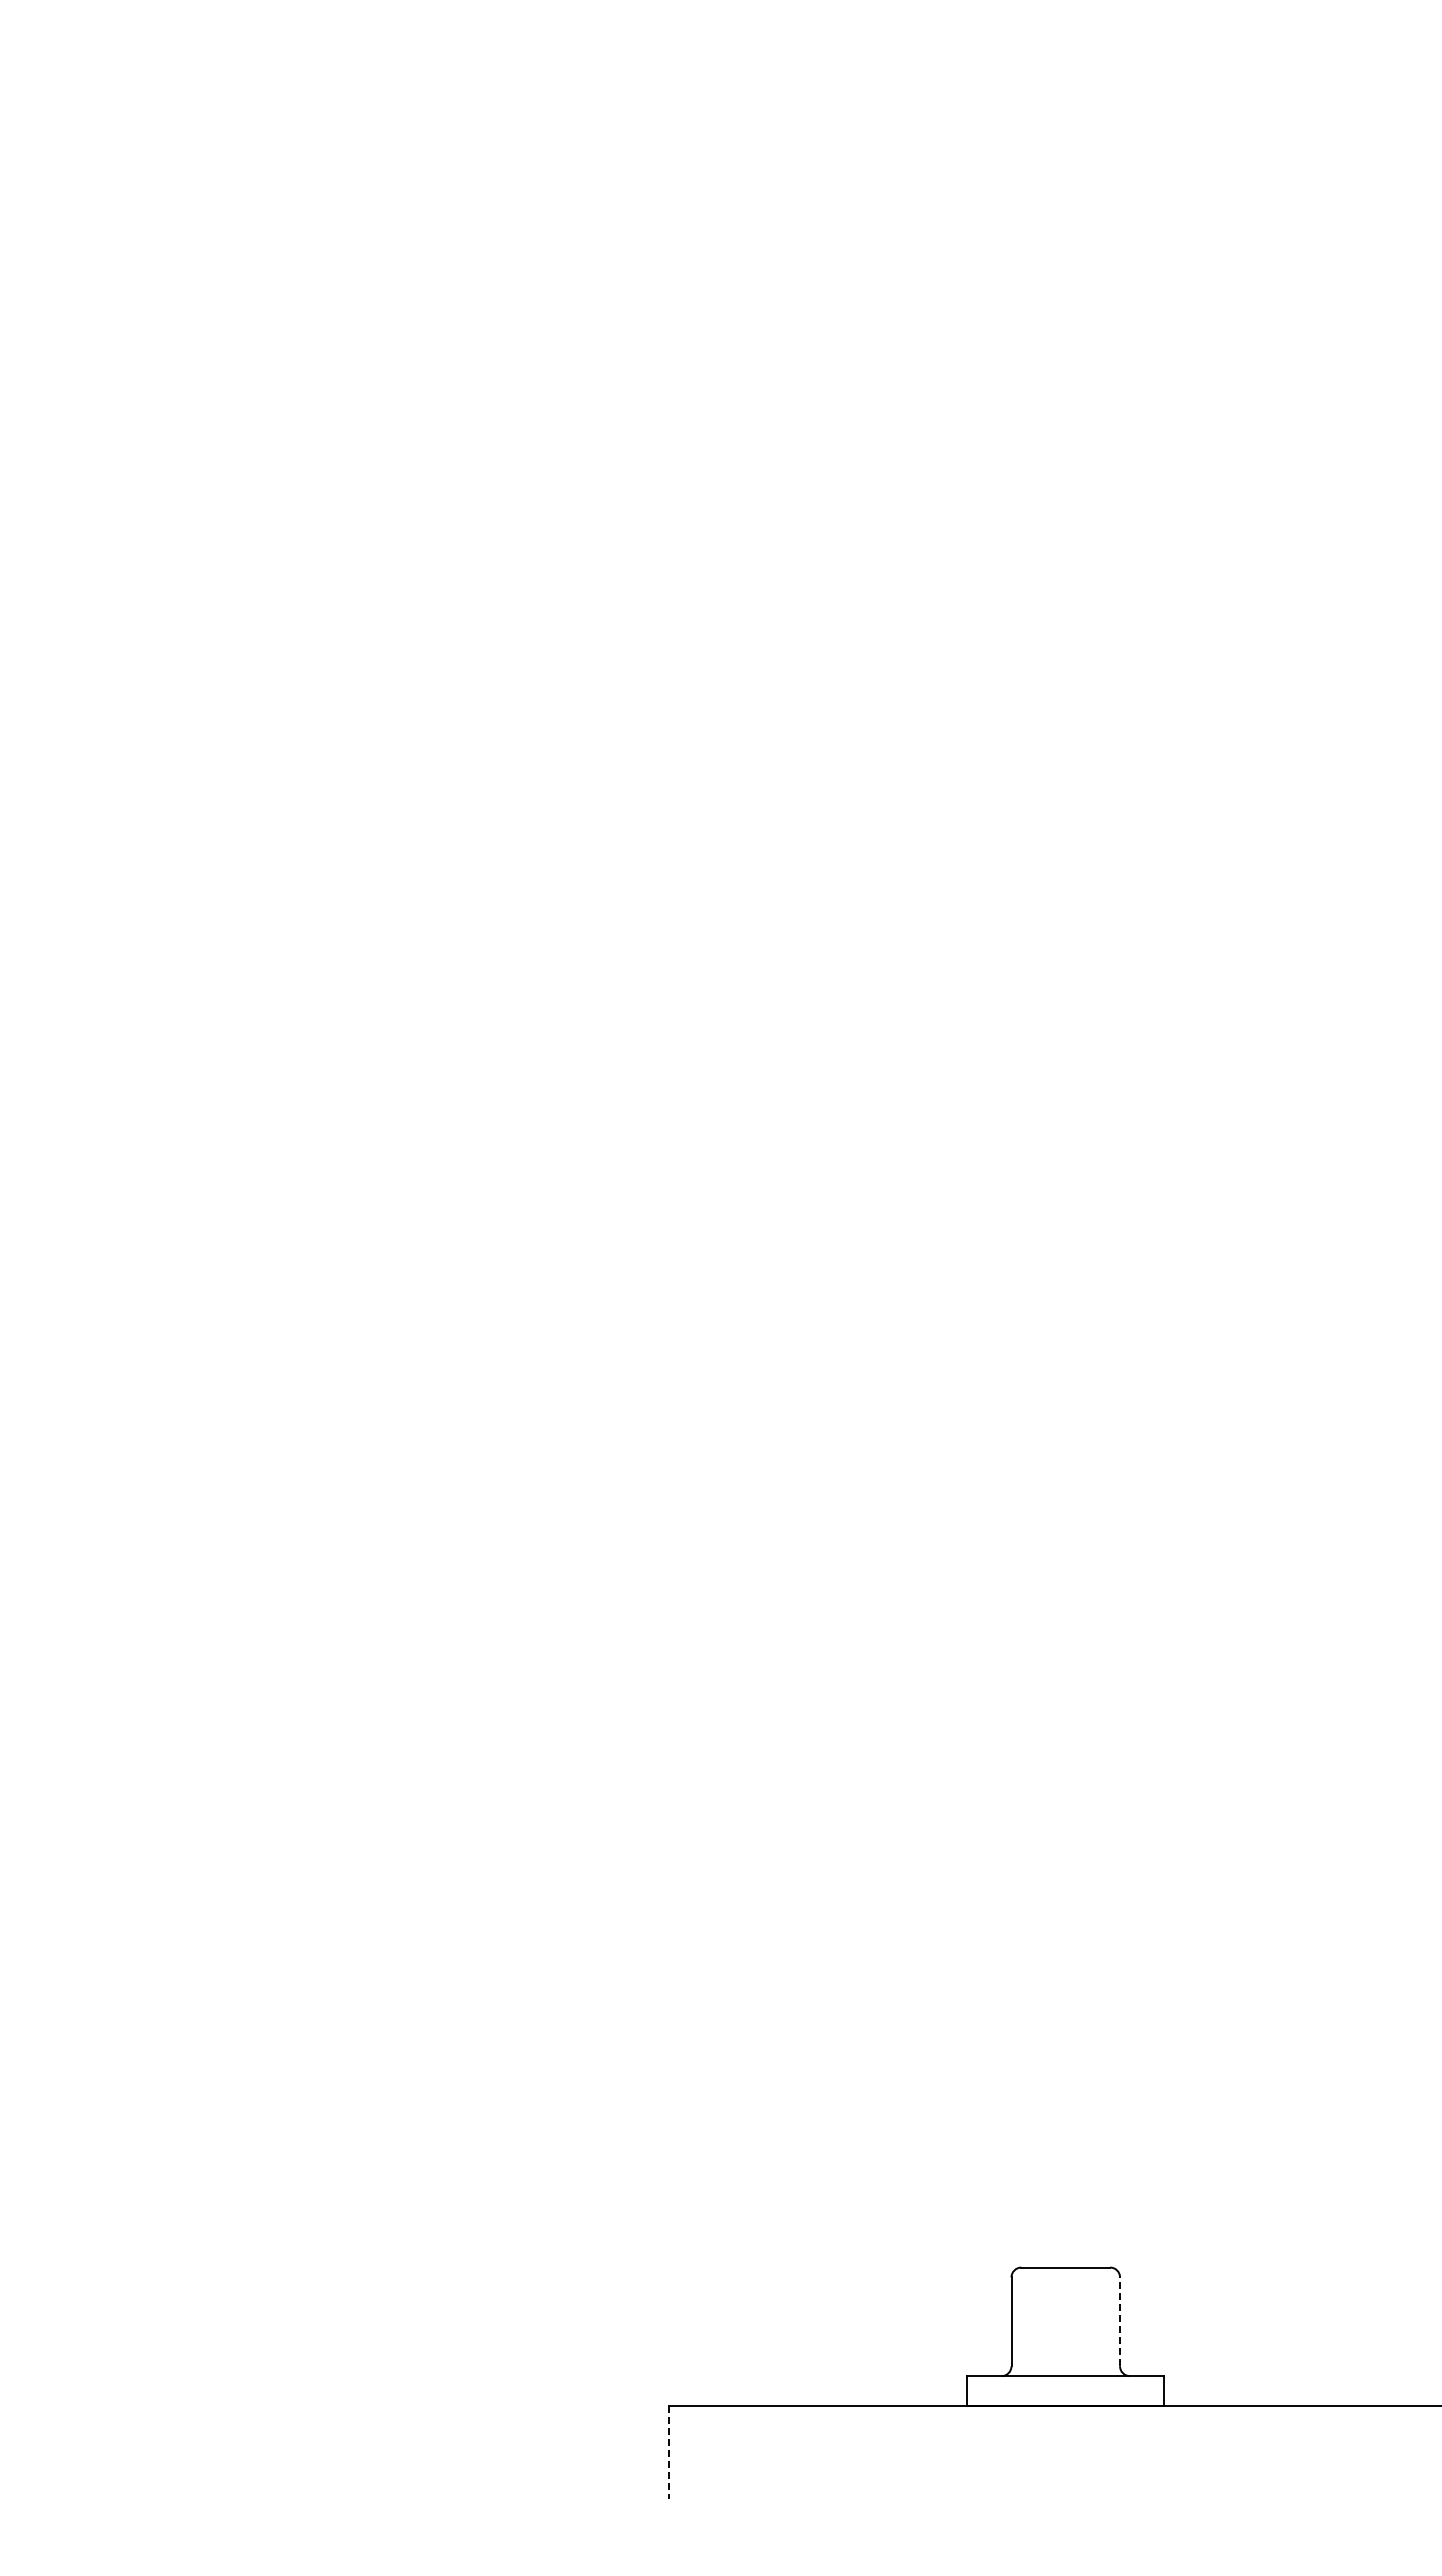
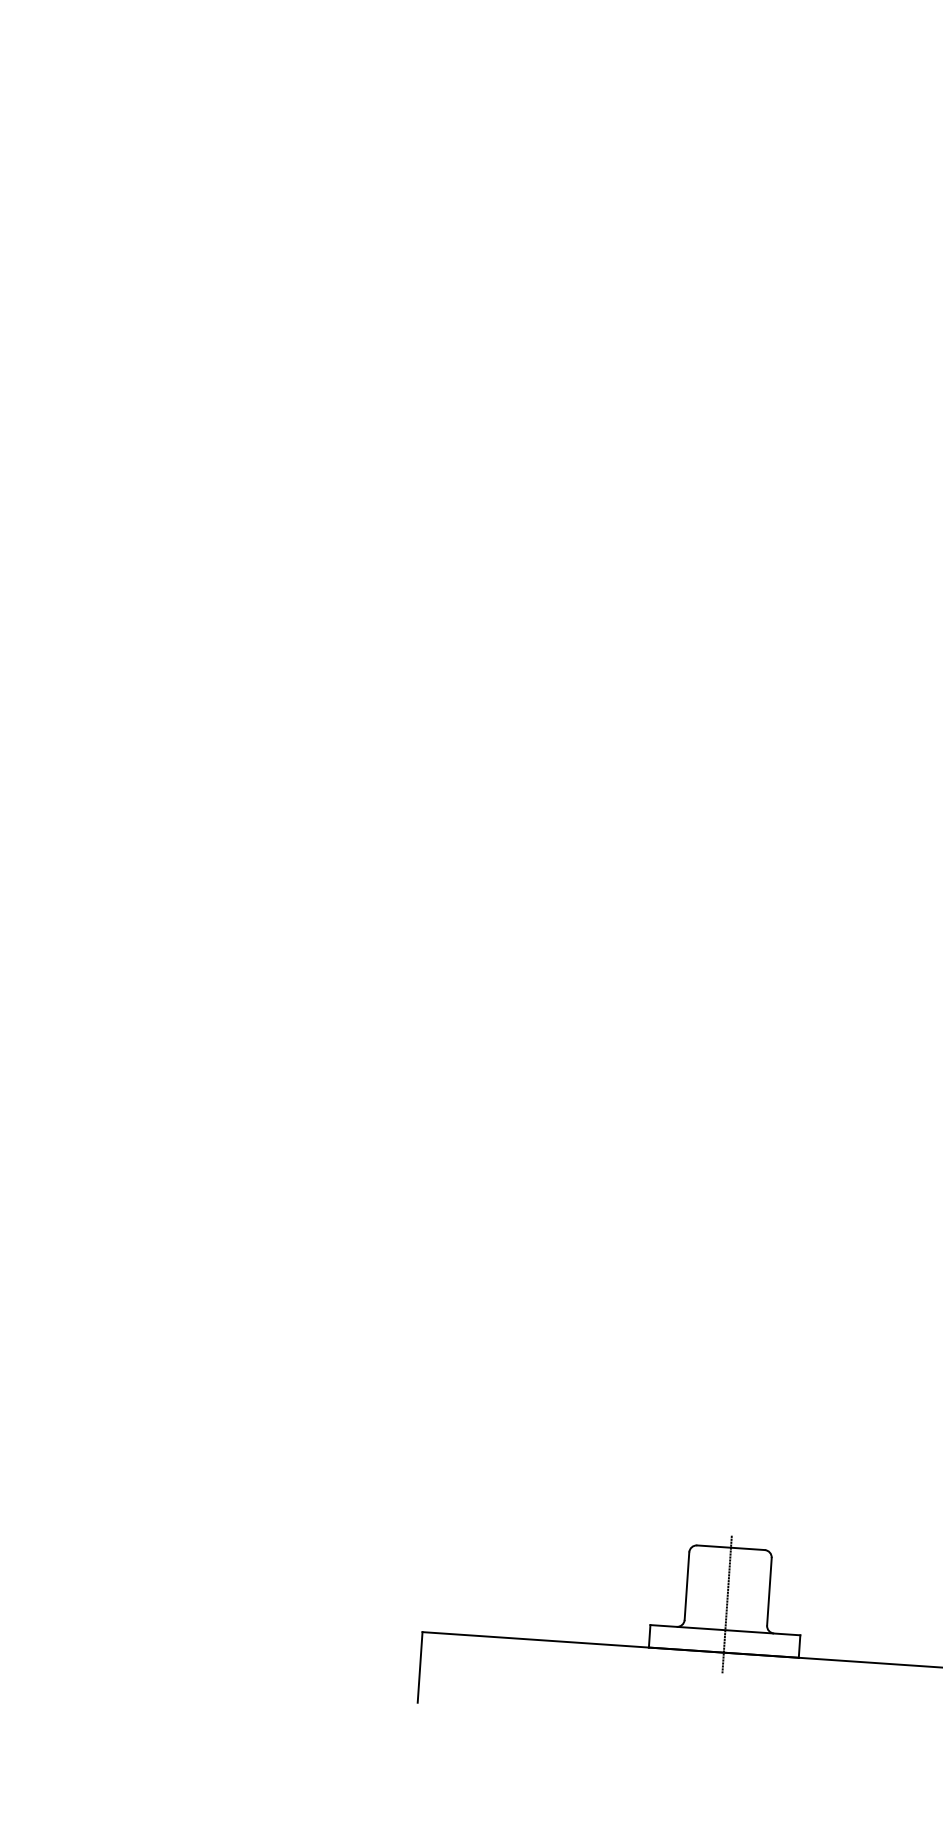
line: (1120, 2321) -> (769, 1591), dashed -> solid
line: (1065, 2341) -> (726, 1603), added
line: (669, 2452) -> (420, 1667), dashed -> solid

